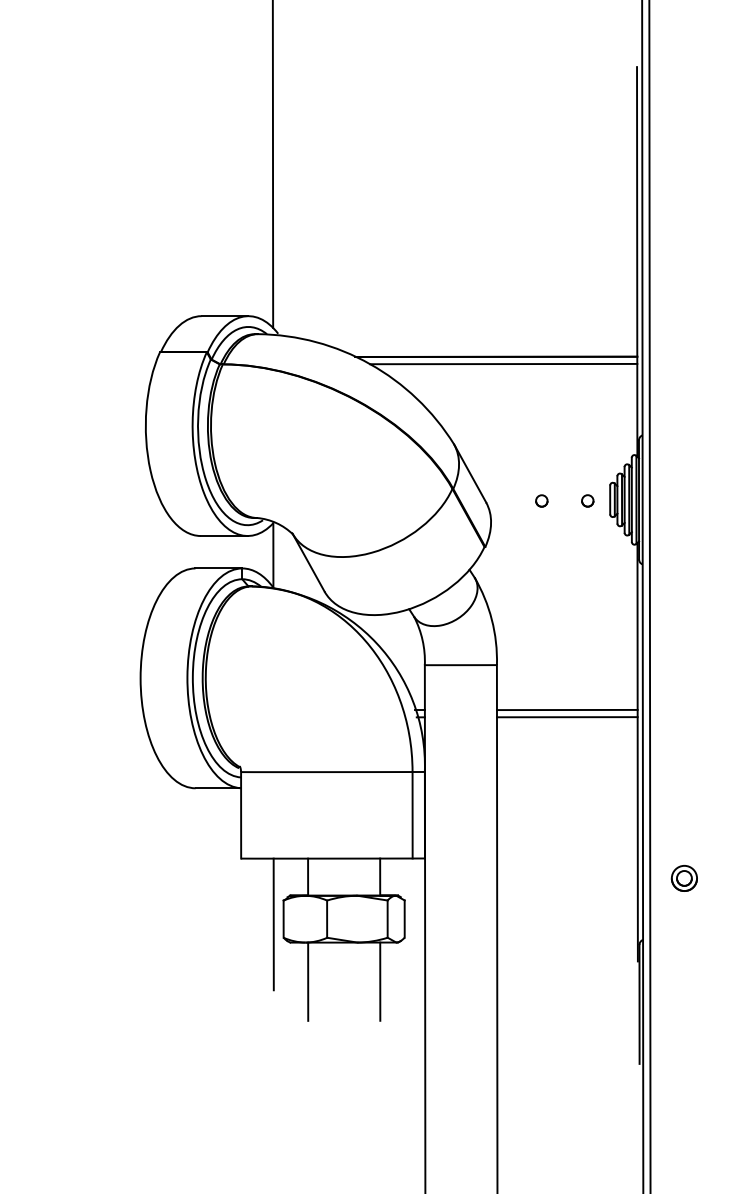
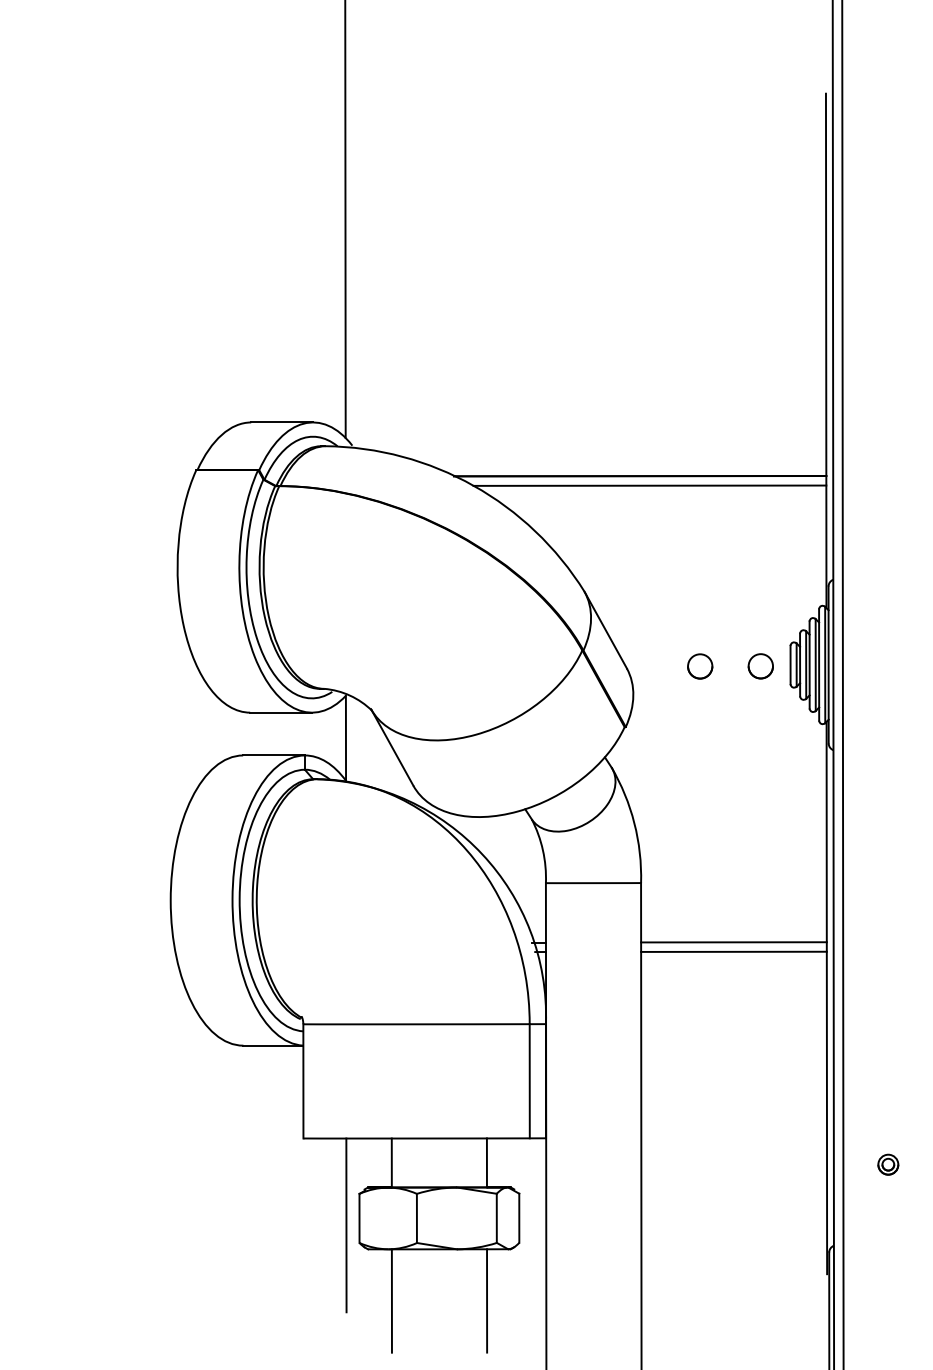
circle: (541, 500) -> (699, 665), size x1.6
circle: (587, 500) -> (760, 665), size x1.6
part: (683, 878) -> (887, 1164), size x0.6

